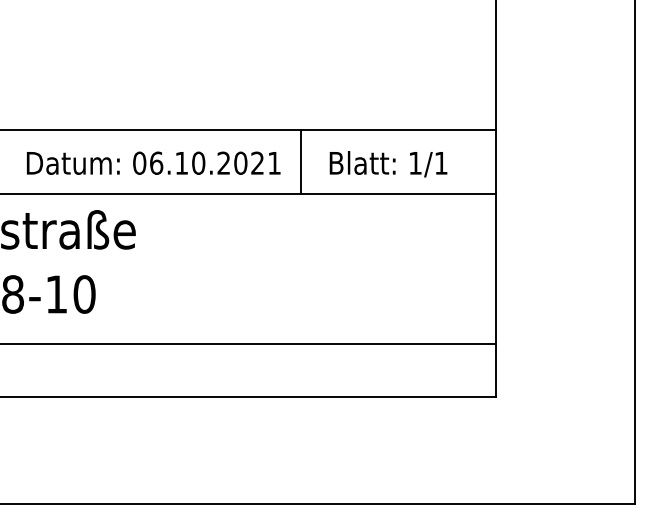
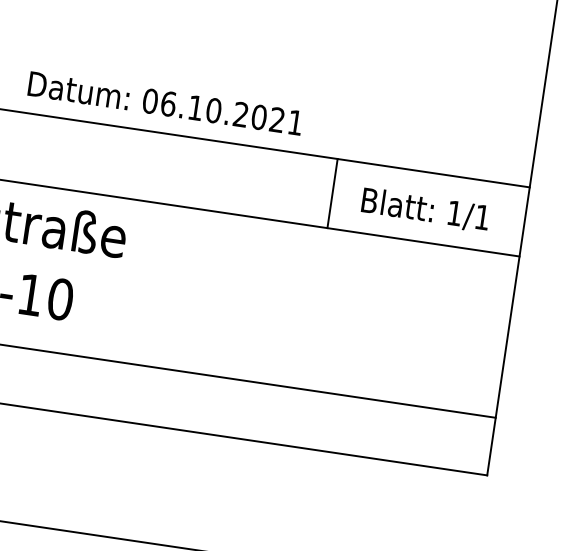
line: (300, 161) -> (332, 193), moved
text: (153, 162) -> (165, 102), moved
text: (388, 164) -> (425, 210), moved

